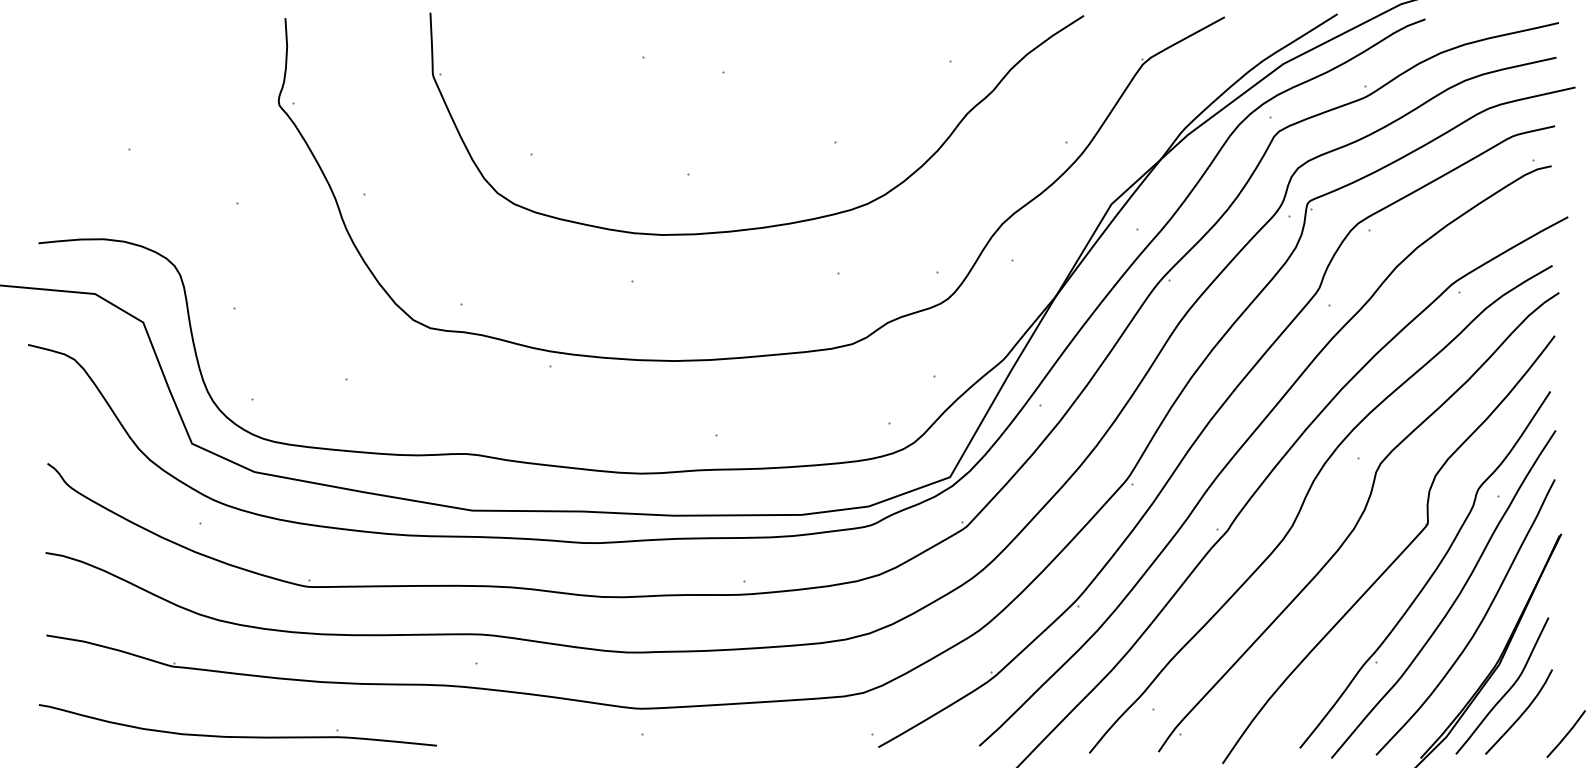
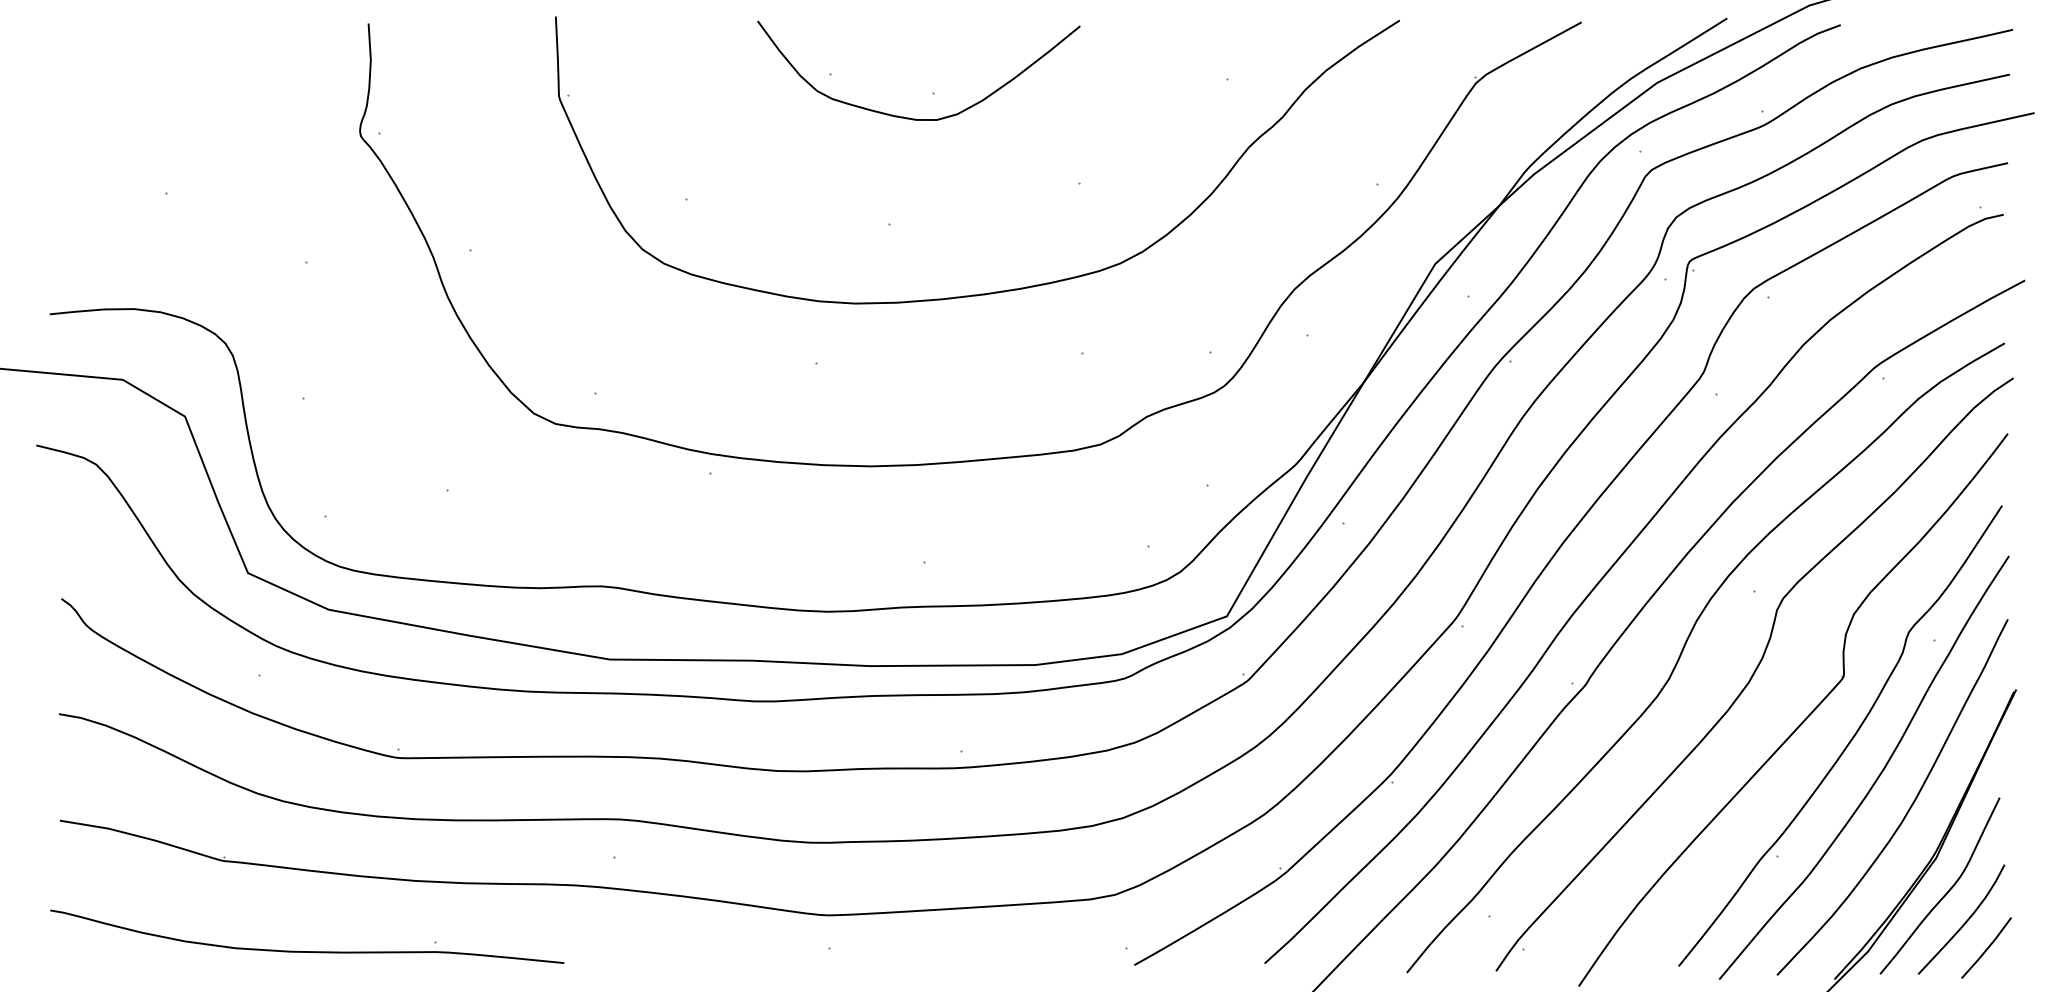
curve: (704, 90) -> (909, 117), added
line: (1566, 733) -> (1987, 947), moved

